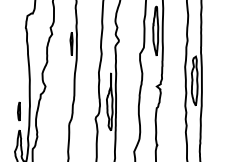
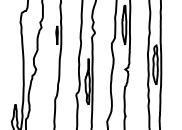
line: (18, 111) -> (14, 89), removed

